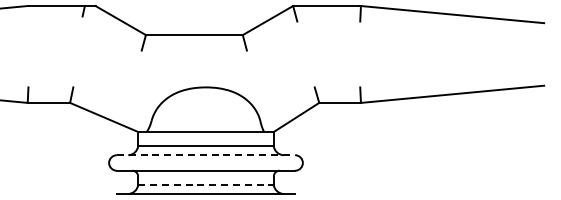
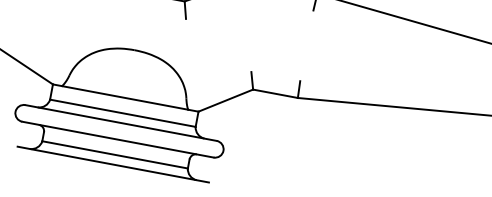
line: (206, 155) -> (121, 123), dashed -> solid
line: (205, 184) -> (114, 154), dashed -> solid

